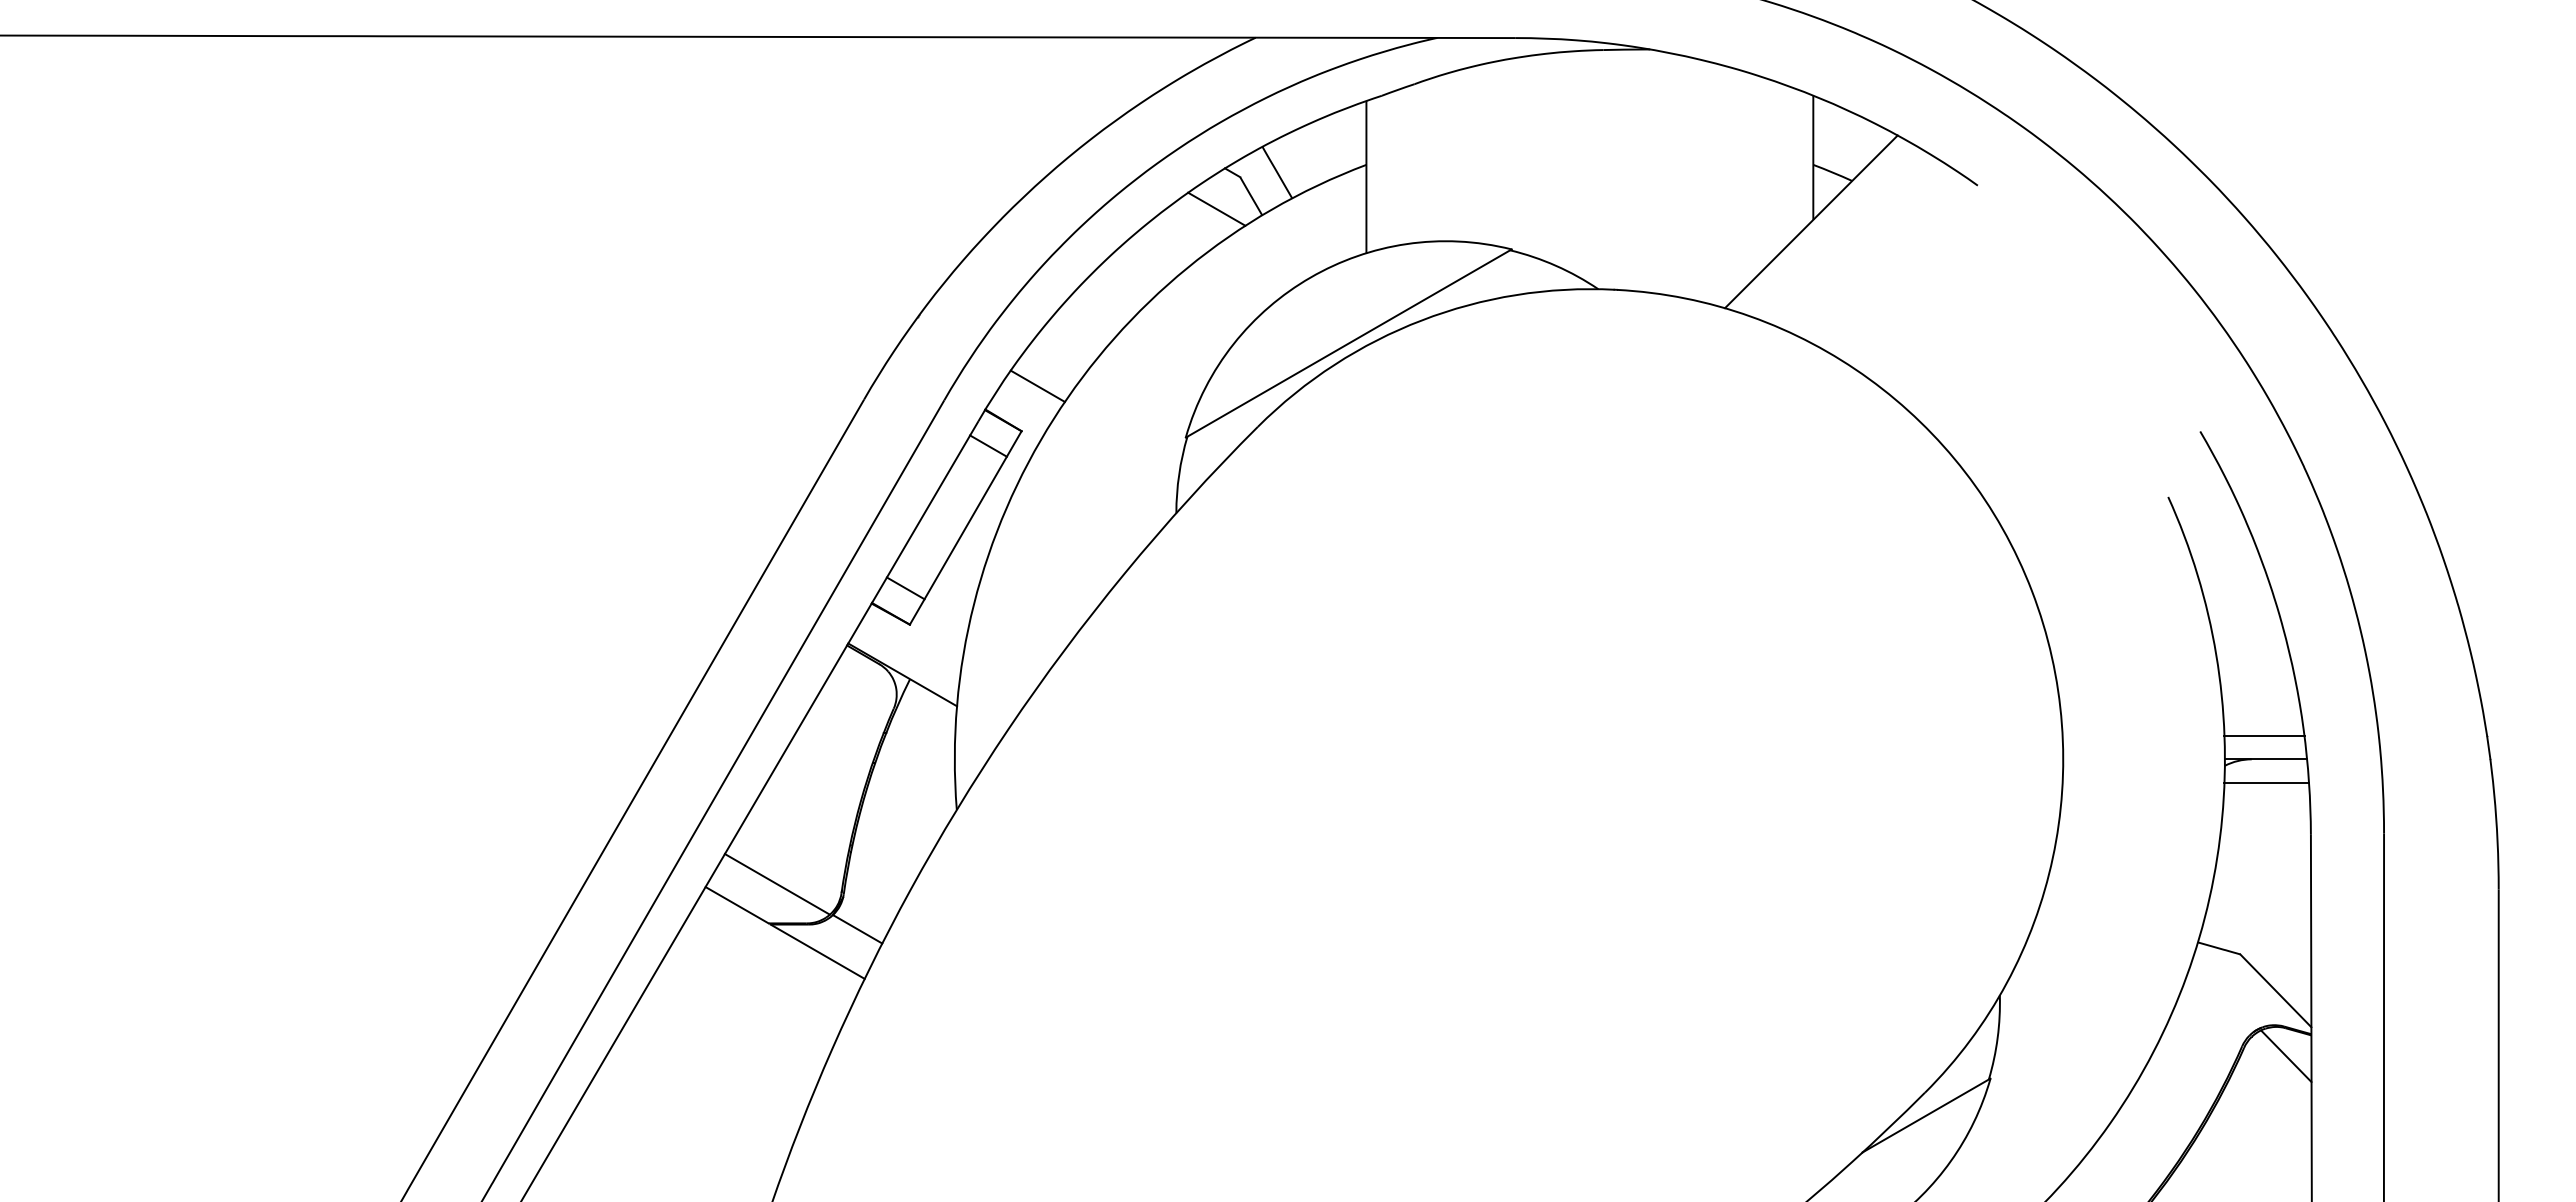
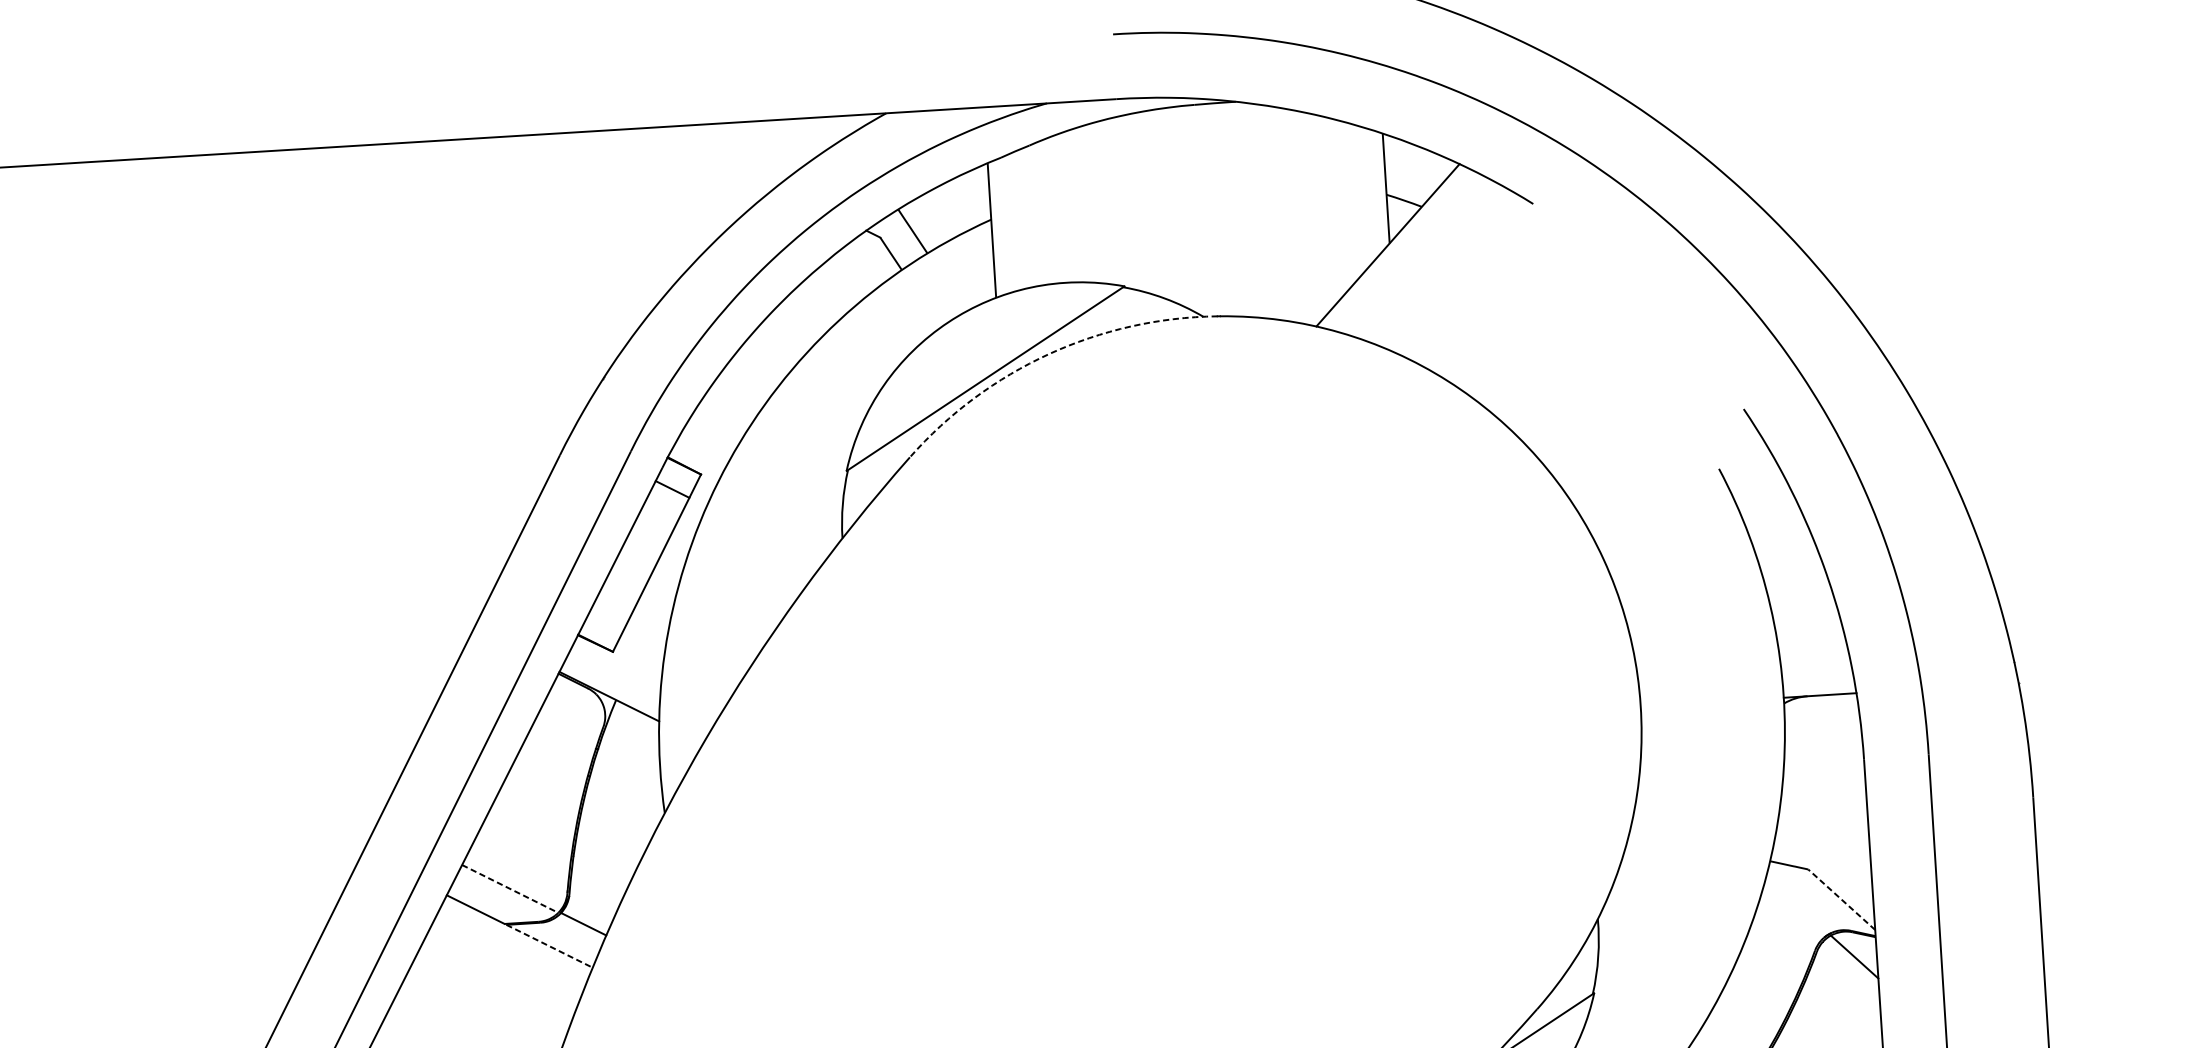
line: (1216, 208) -> (861, 266), removed
arc: (1421, 320) -> (1048, 354), solid -> dashed
line: (1037, 385) -> (712, 433), removed
line: (905, 588) -> (607, 620), removed
line: (2264, 735) -> (1817, 674), removed
line: (2266, 782) -> (1821, 715), removed
line: (777, 884) -> (510, 889), solid -> dashed
line: (818, 951) -> (550, 946), solid -> dashed
line: (2275, 990) -> (1841, 899), solid -> dashed

